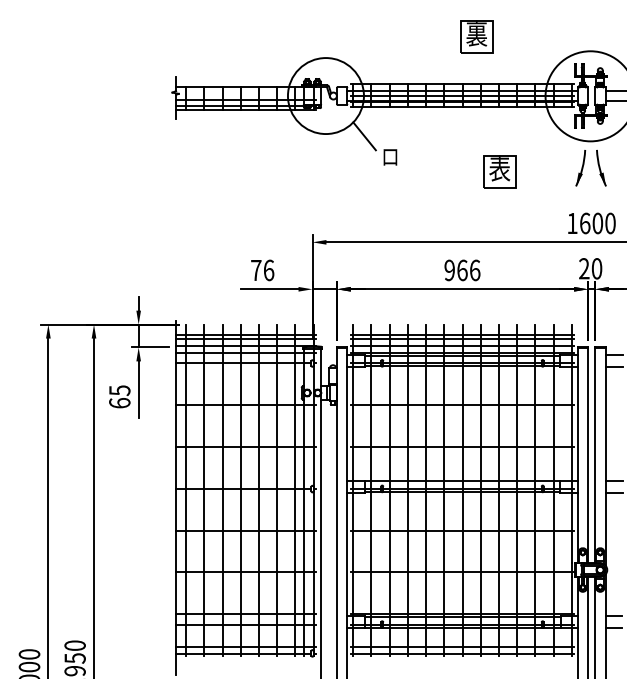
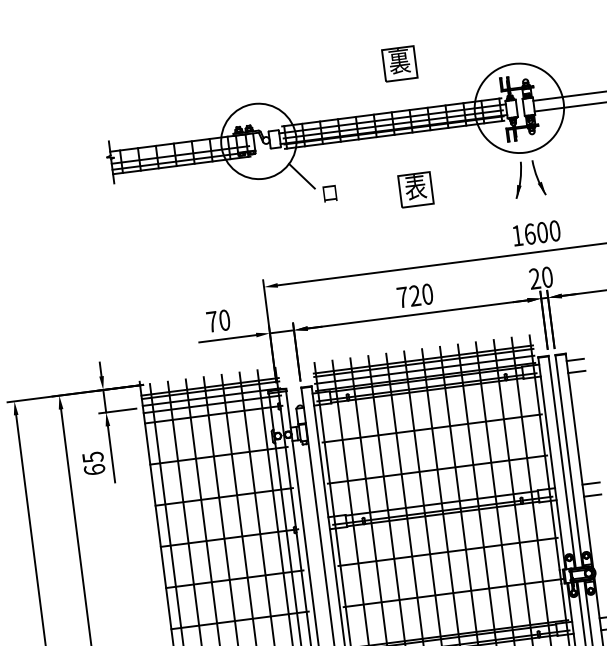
part: (499, 171) -> (415, 189), moved
text: (268, 270) -> (224, 320), 76 -> 70
text: (462, 270) -> (415, 295), 966 -> 720

